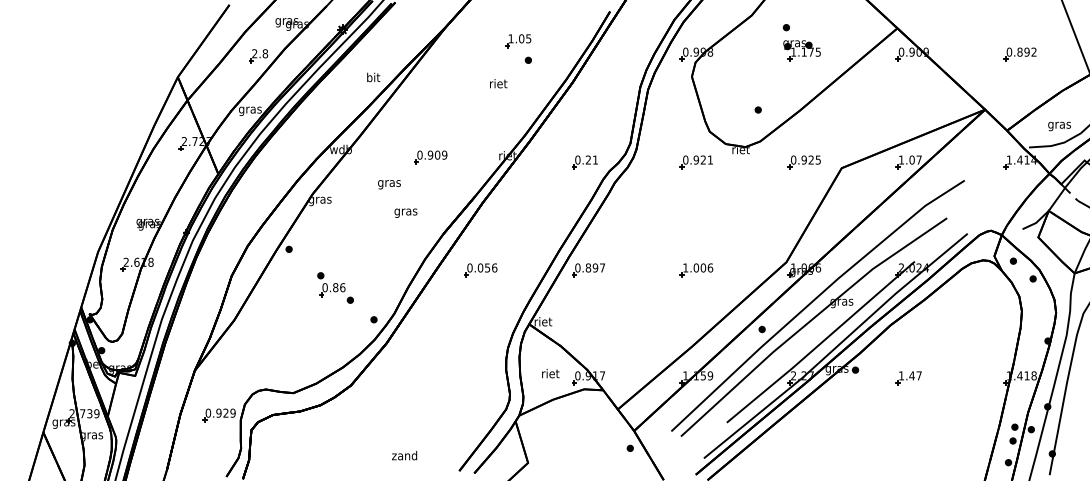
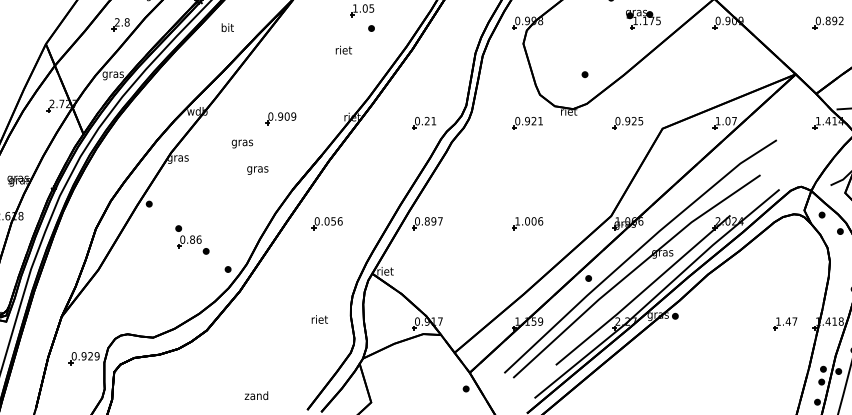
part: (801, 50) -> (642, 19), moved
text: (373, 77) -> (227, 27), moved
text: (550, 373) -> (319, 319), moved
part: (908, 378) -> (784, 324), moved

